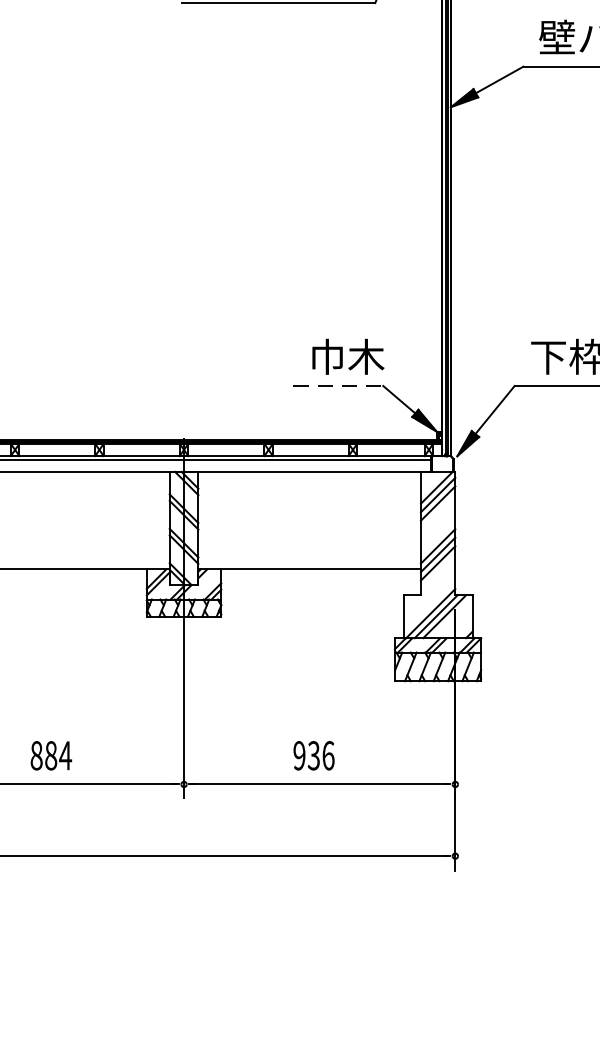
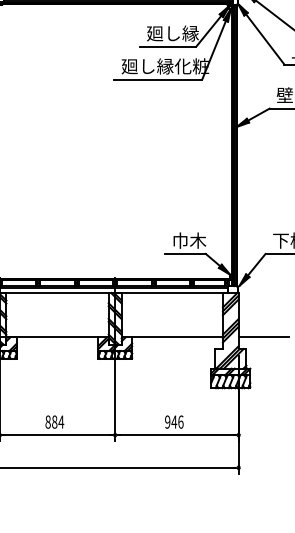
line: (338, 385) -> (185, 253), dashed -> solid
line: (510, 569) -> (263, 337), added
text: (314, 754) -> (174, 421), 936 -> 946

